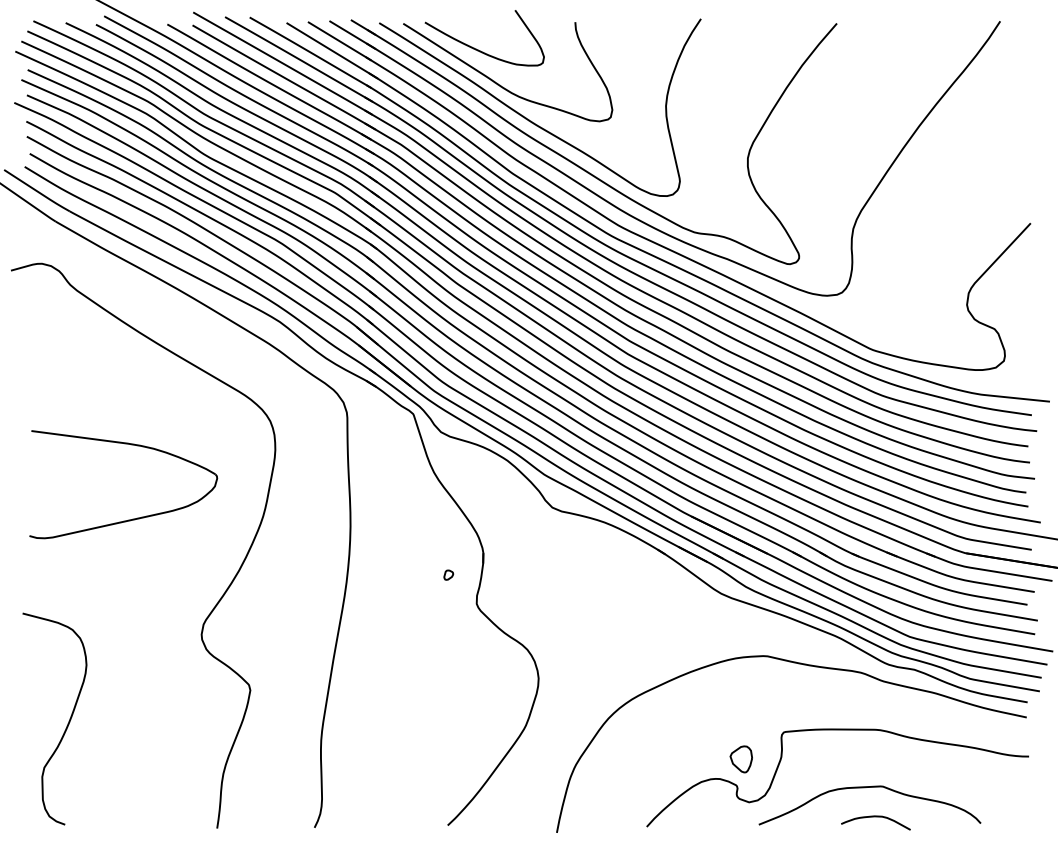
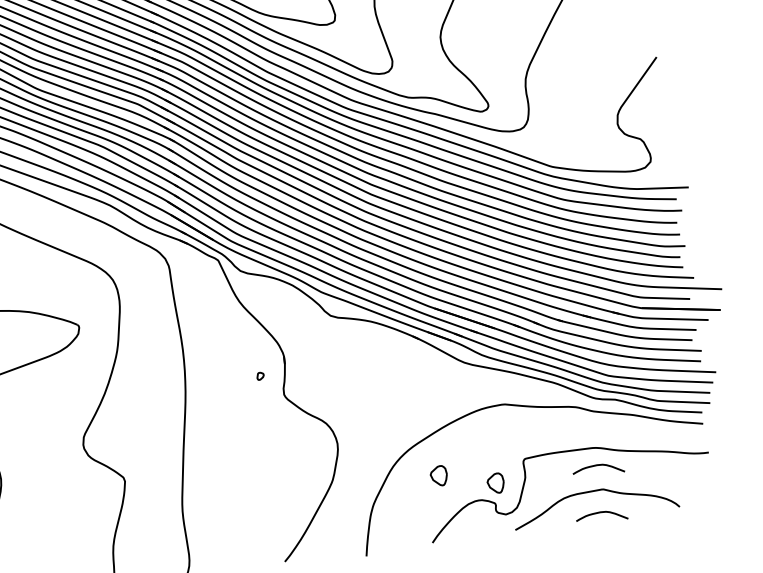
part: (666, 739) -> (438, 476), added
curve: (879, 754) -> (597, 465), added

